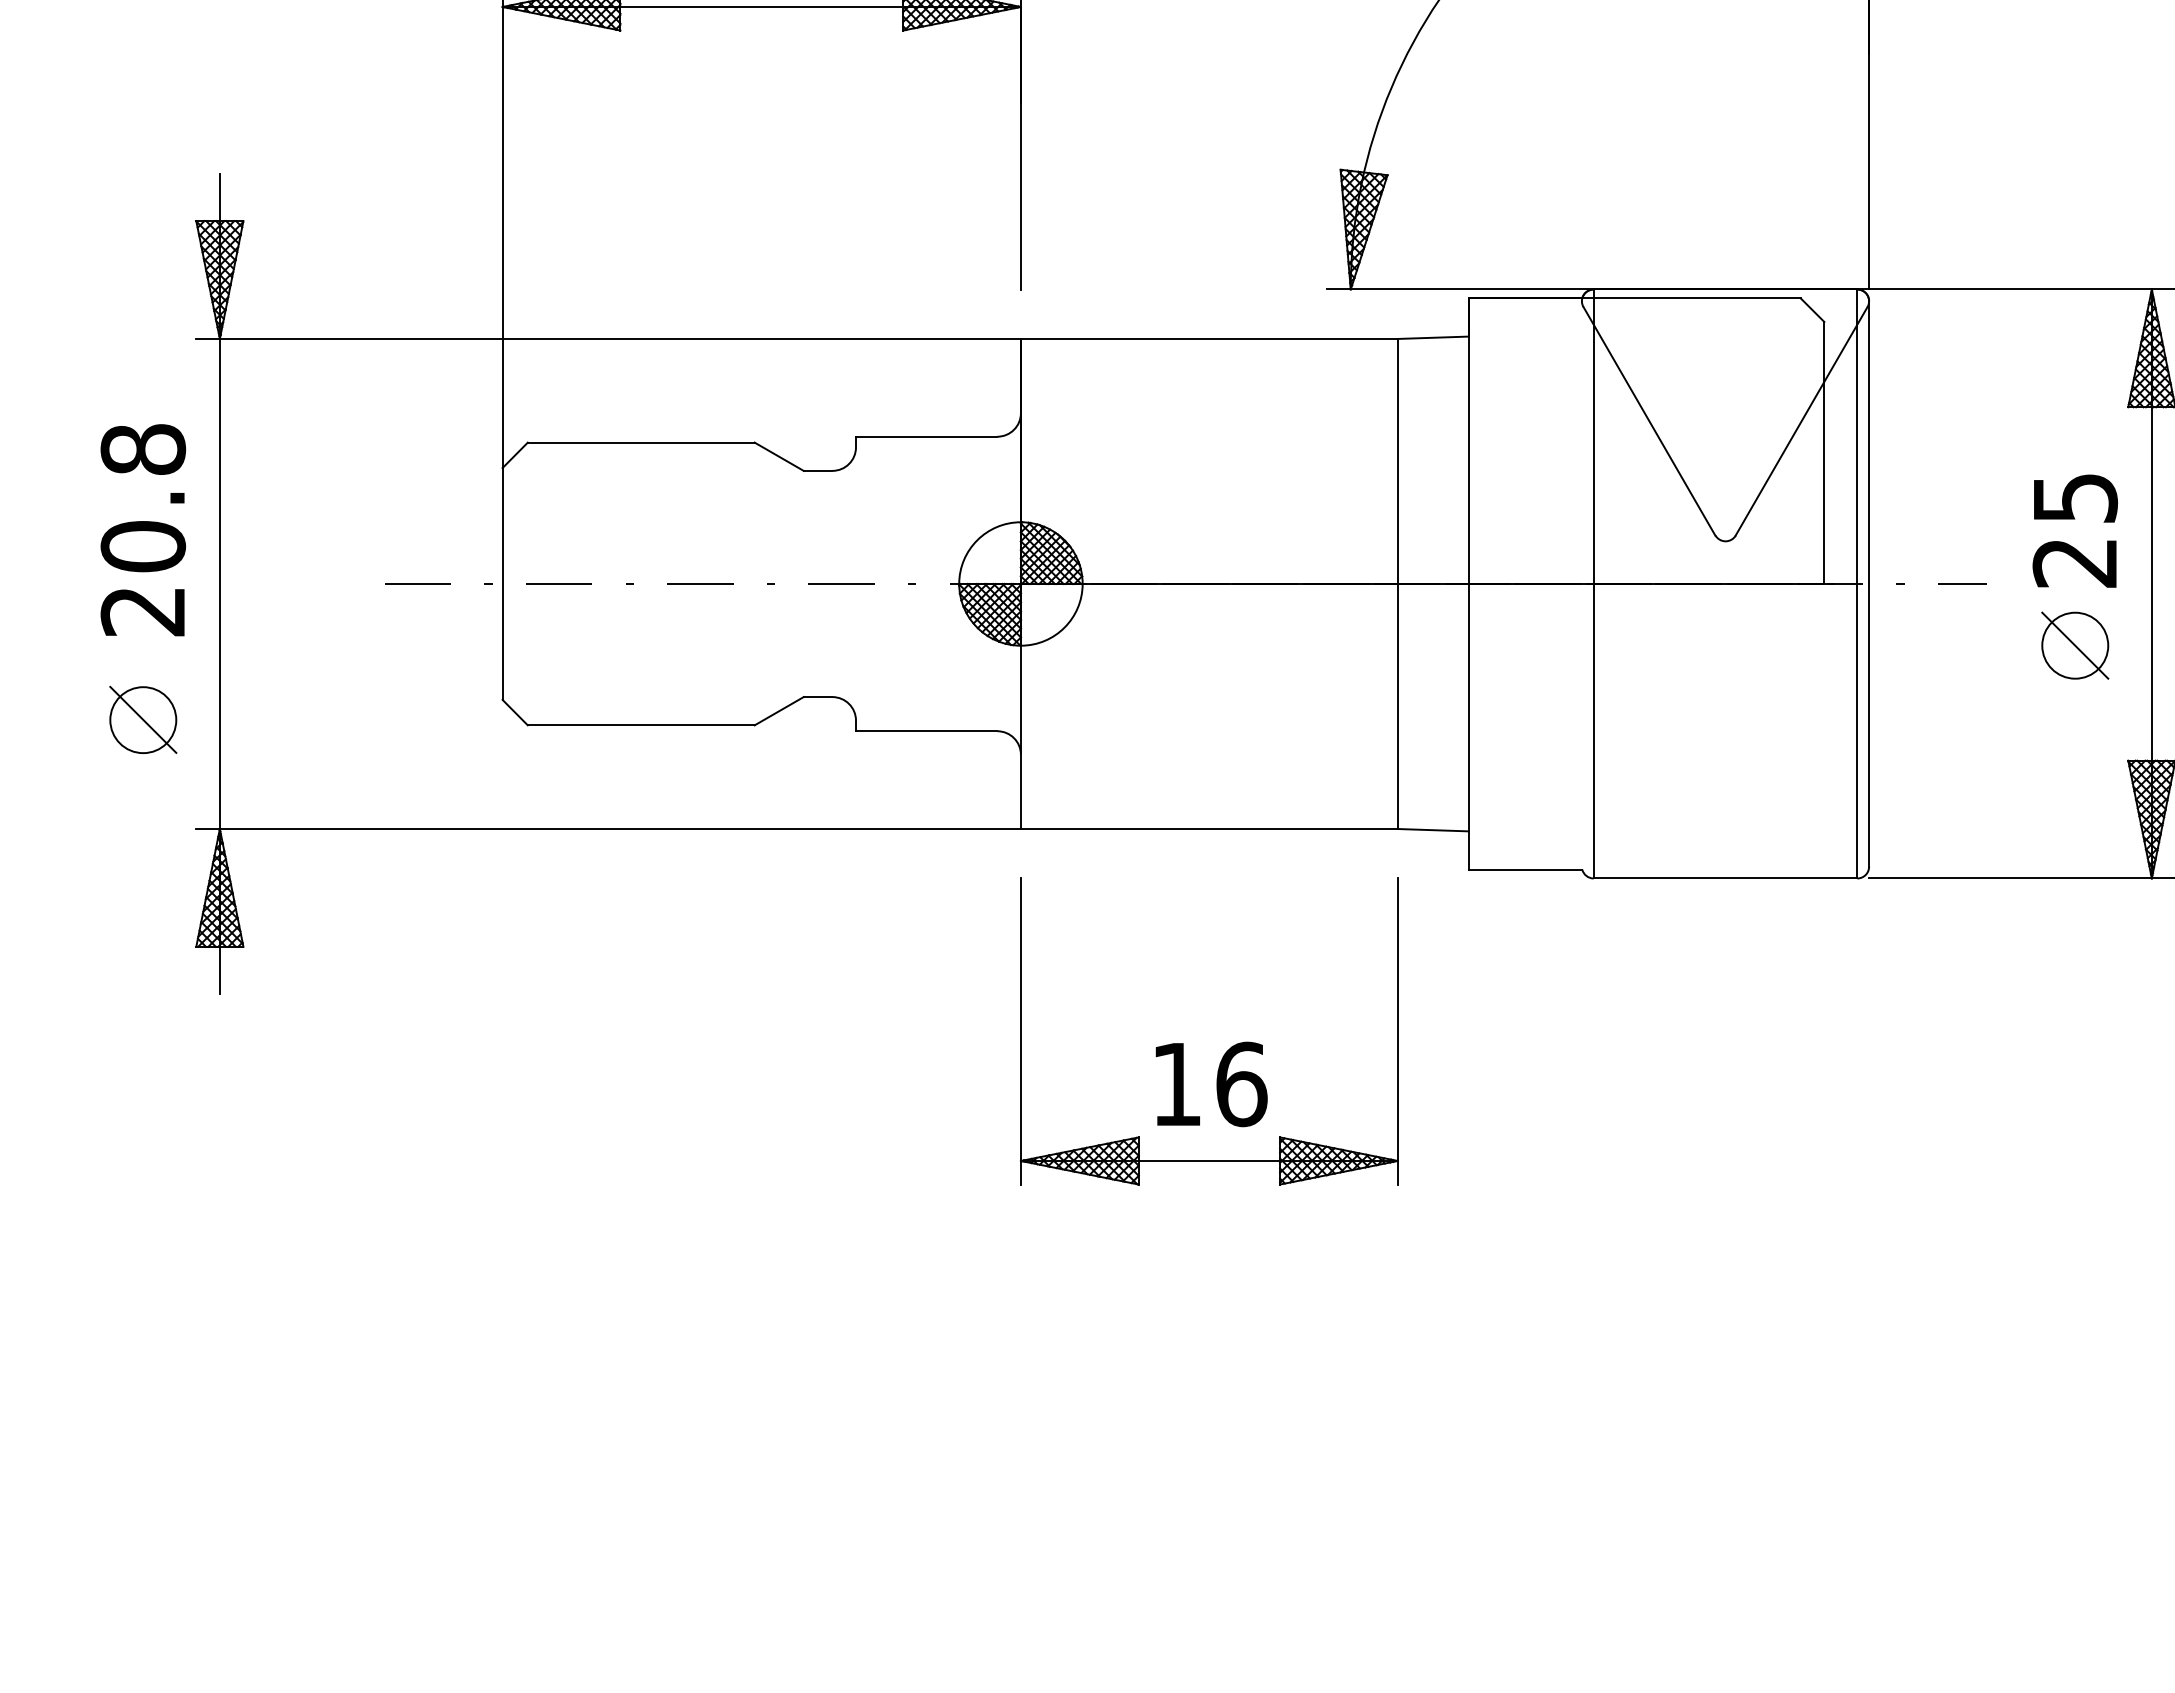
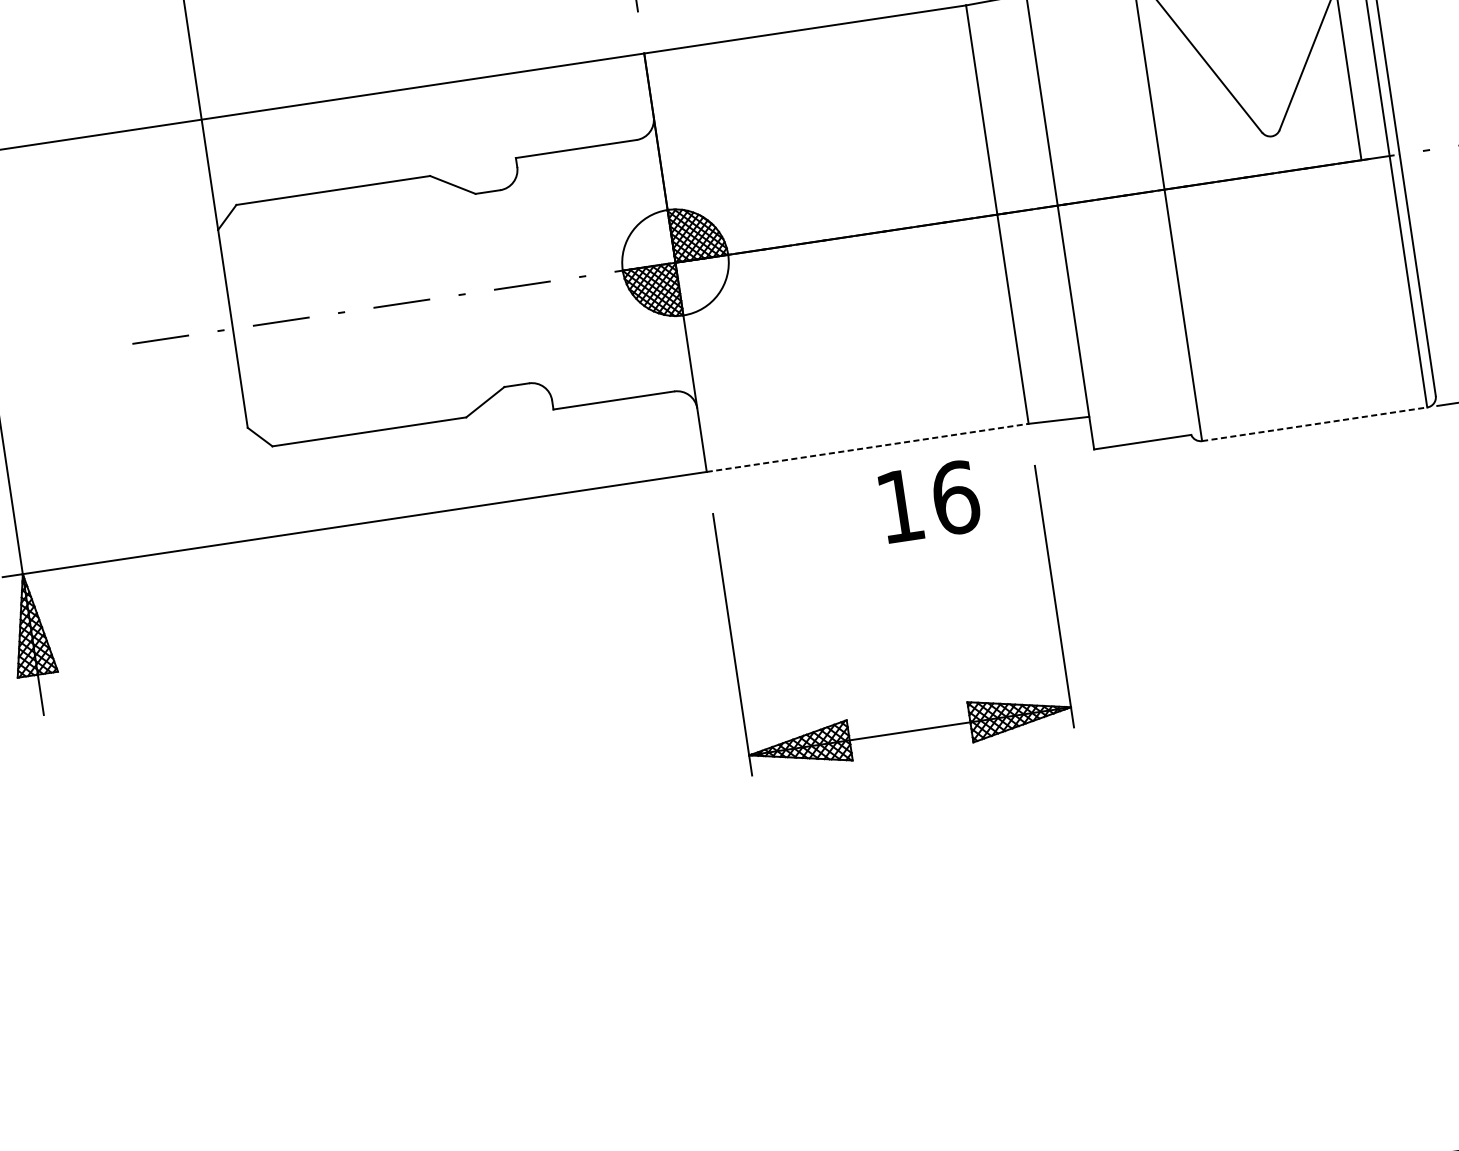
line: (1209, 829) -> (867, 448), solid -> dashed
line: (1725, 878) -> (1314, 424), solid -> dashed
text: (1211, 1084) -> (929, 501), moved

